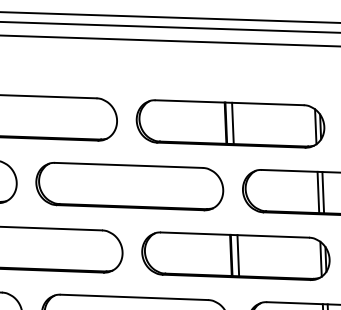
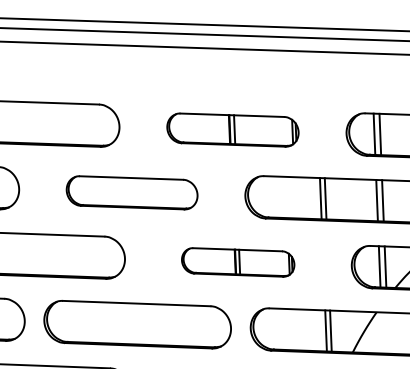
part: (230, 123) -> (232, 129), size x0.7
part: (129, 186) -> (131, 192), size x0.7
part: (235, 256) -> (237, 262), size x0.6

